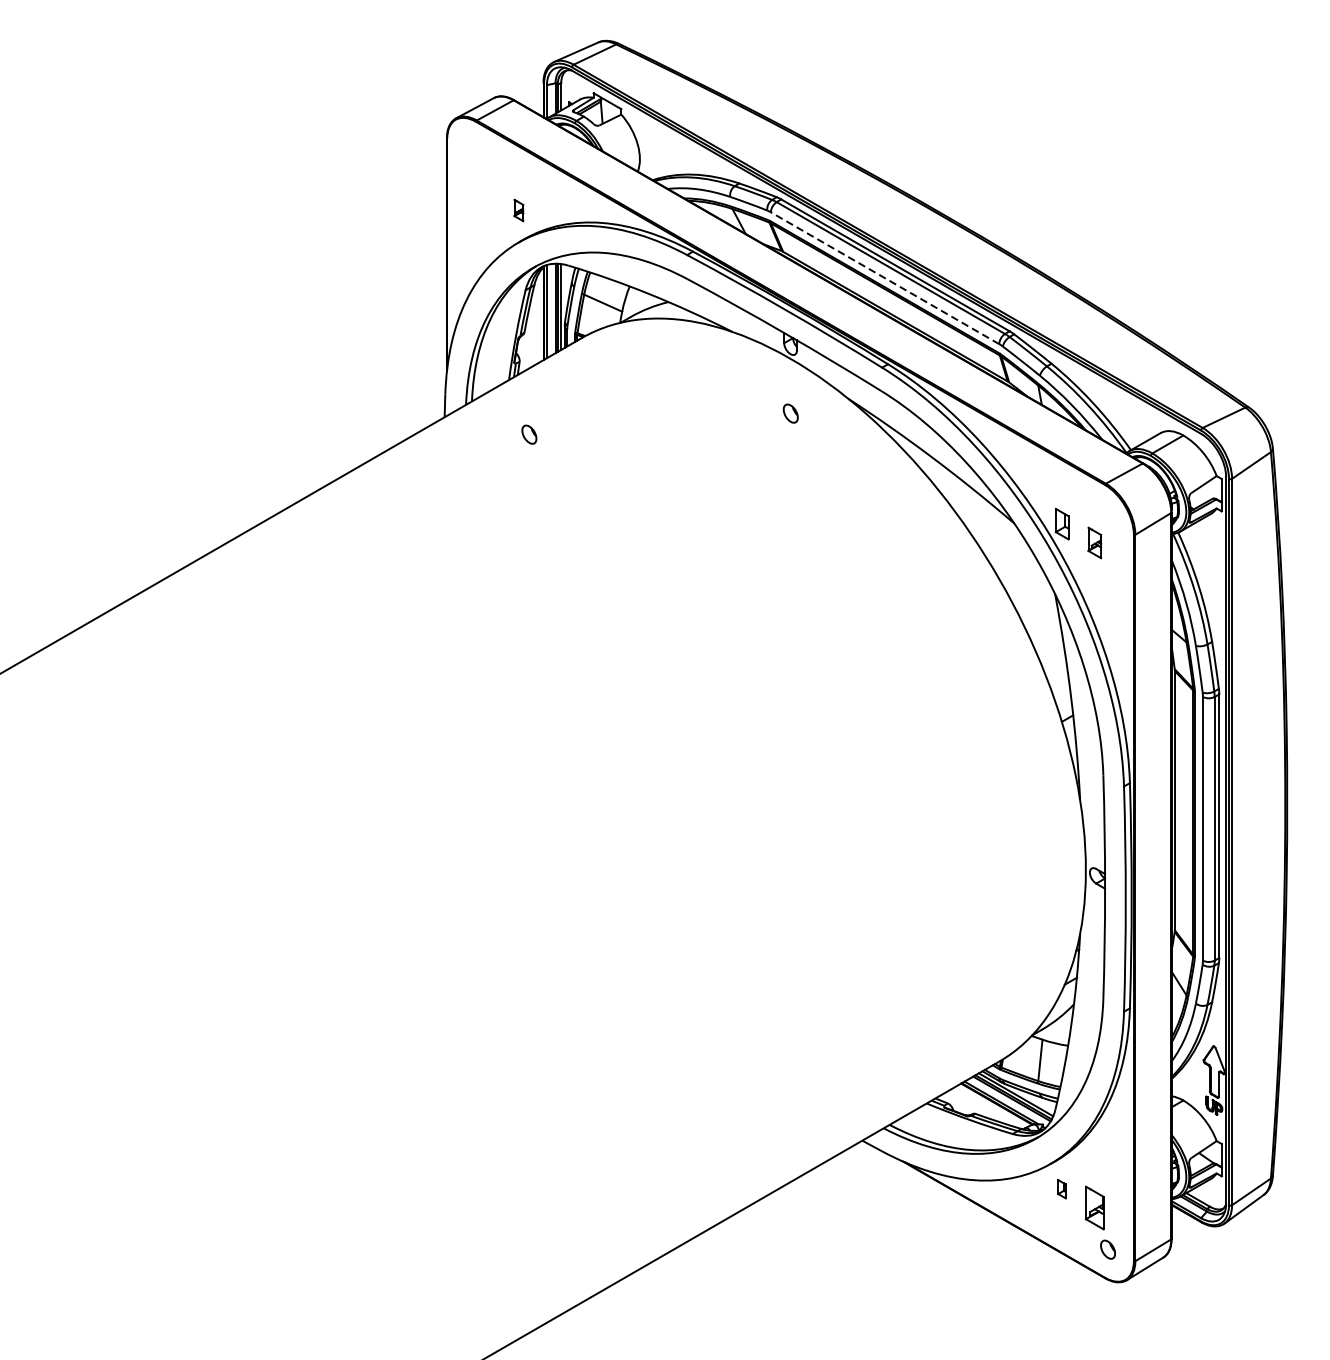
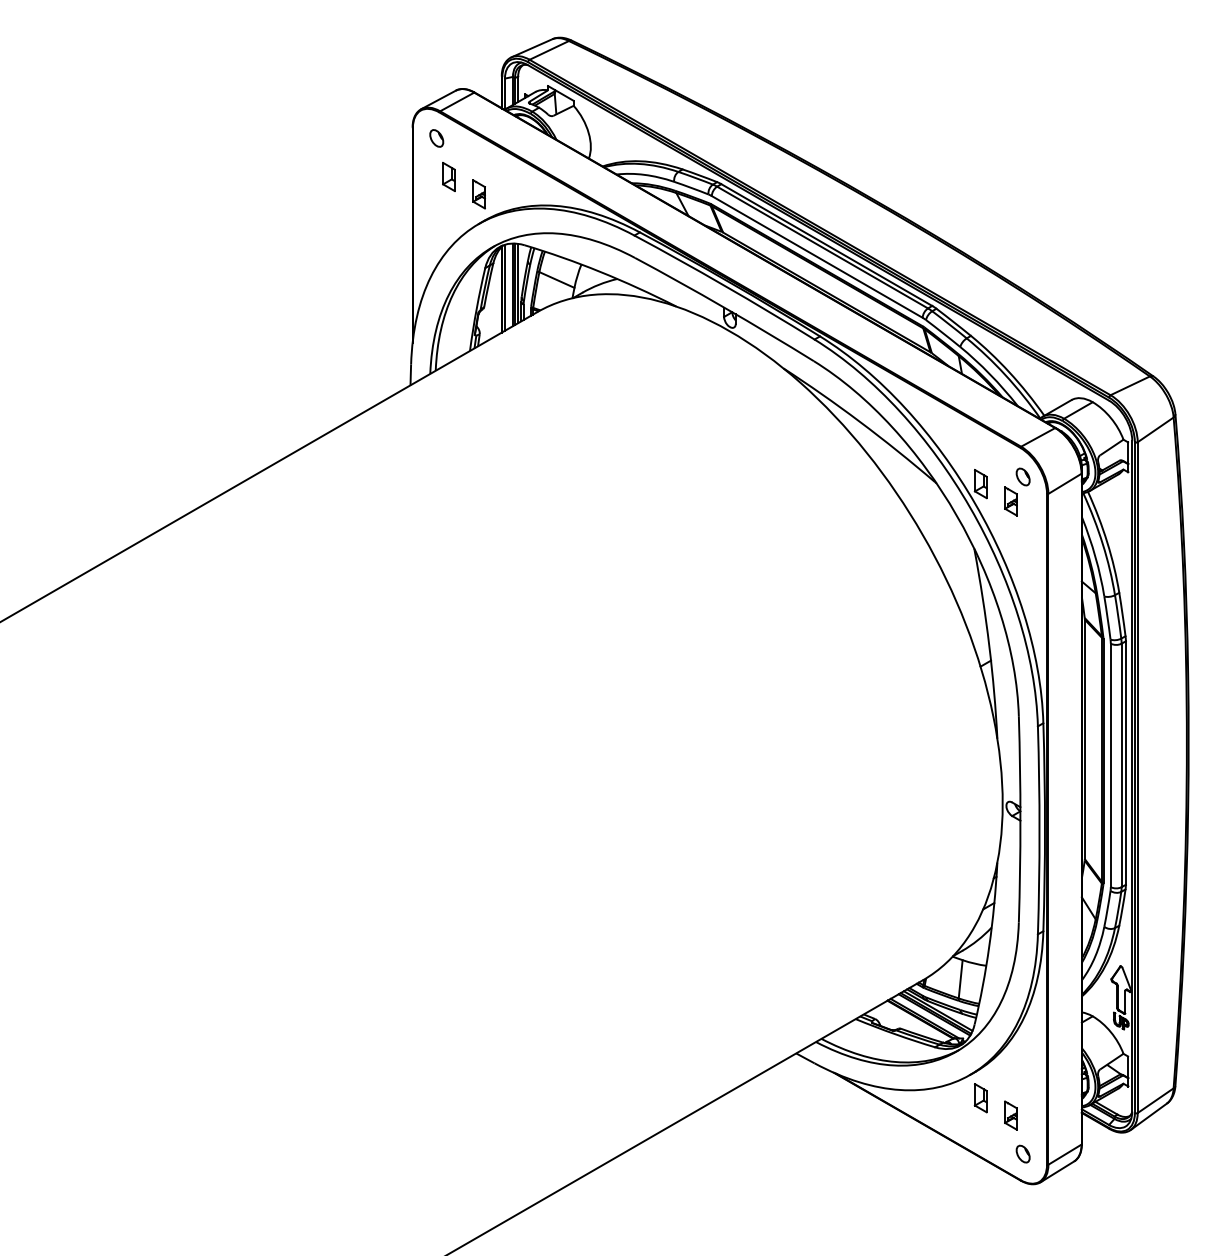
part: (485, 191) -> (448, 176), added
part: (518, 210) -> (478, 194), size x1.43
line: (885, 277) -> (817, 256), dashed -> solid
part: (790, 413) -> (1022, 476), moved
part: (529, 434) -> (436, 138), moved
part: (1061, 1189) -> (980, 1098), size x1.67
part: (1094, 1207) -> (1010, 1115), size x0.71

